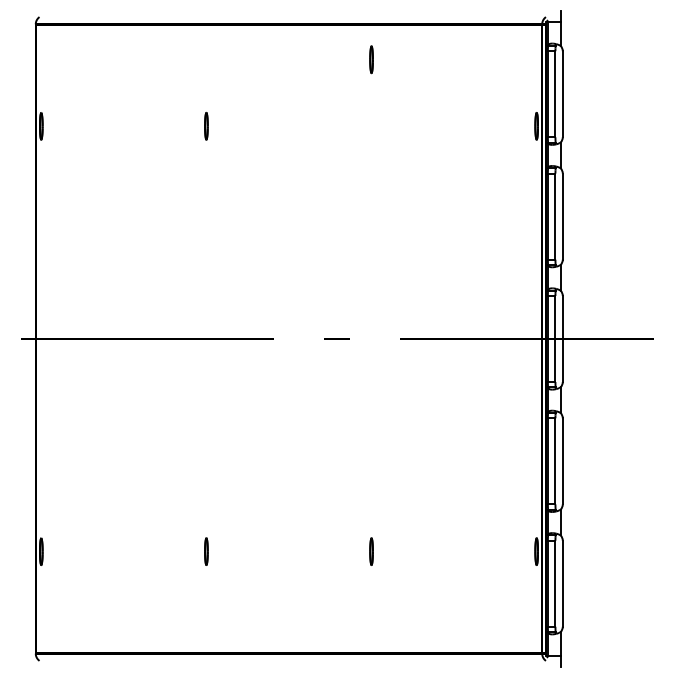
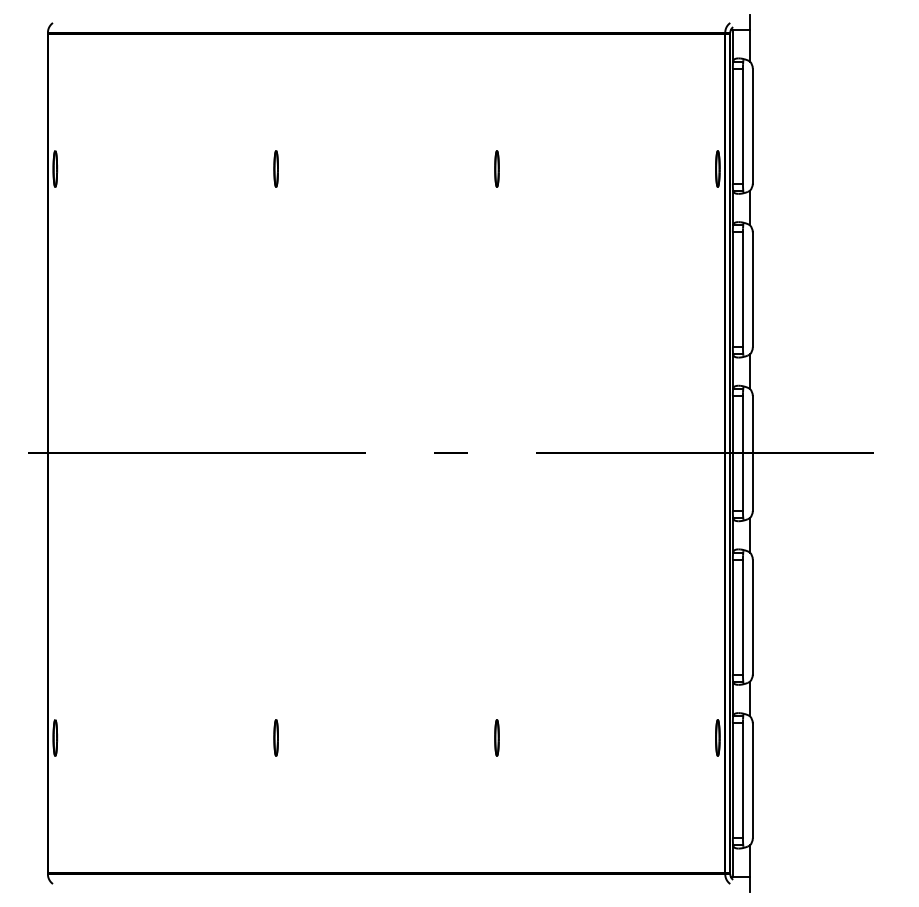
part: (371, 59) -> (496, 168), moved

